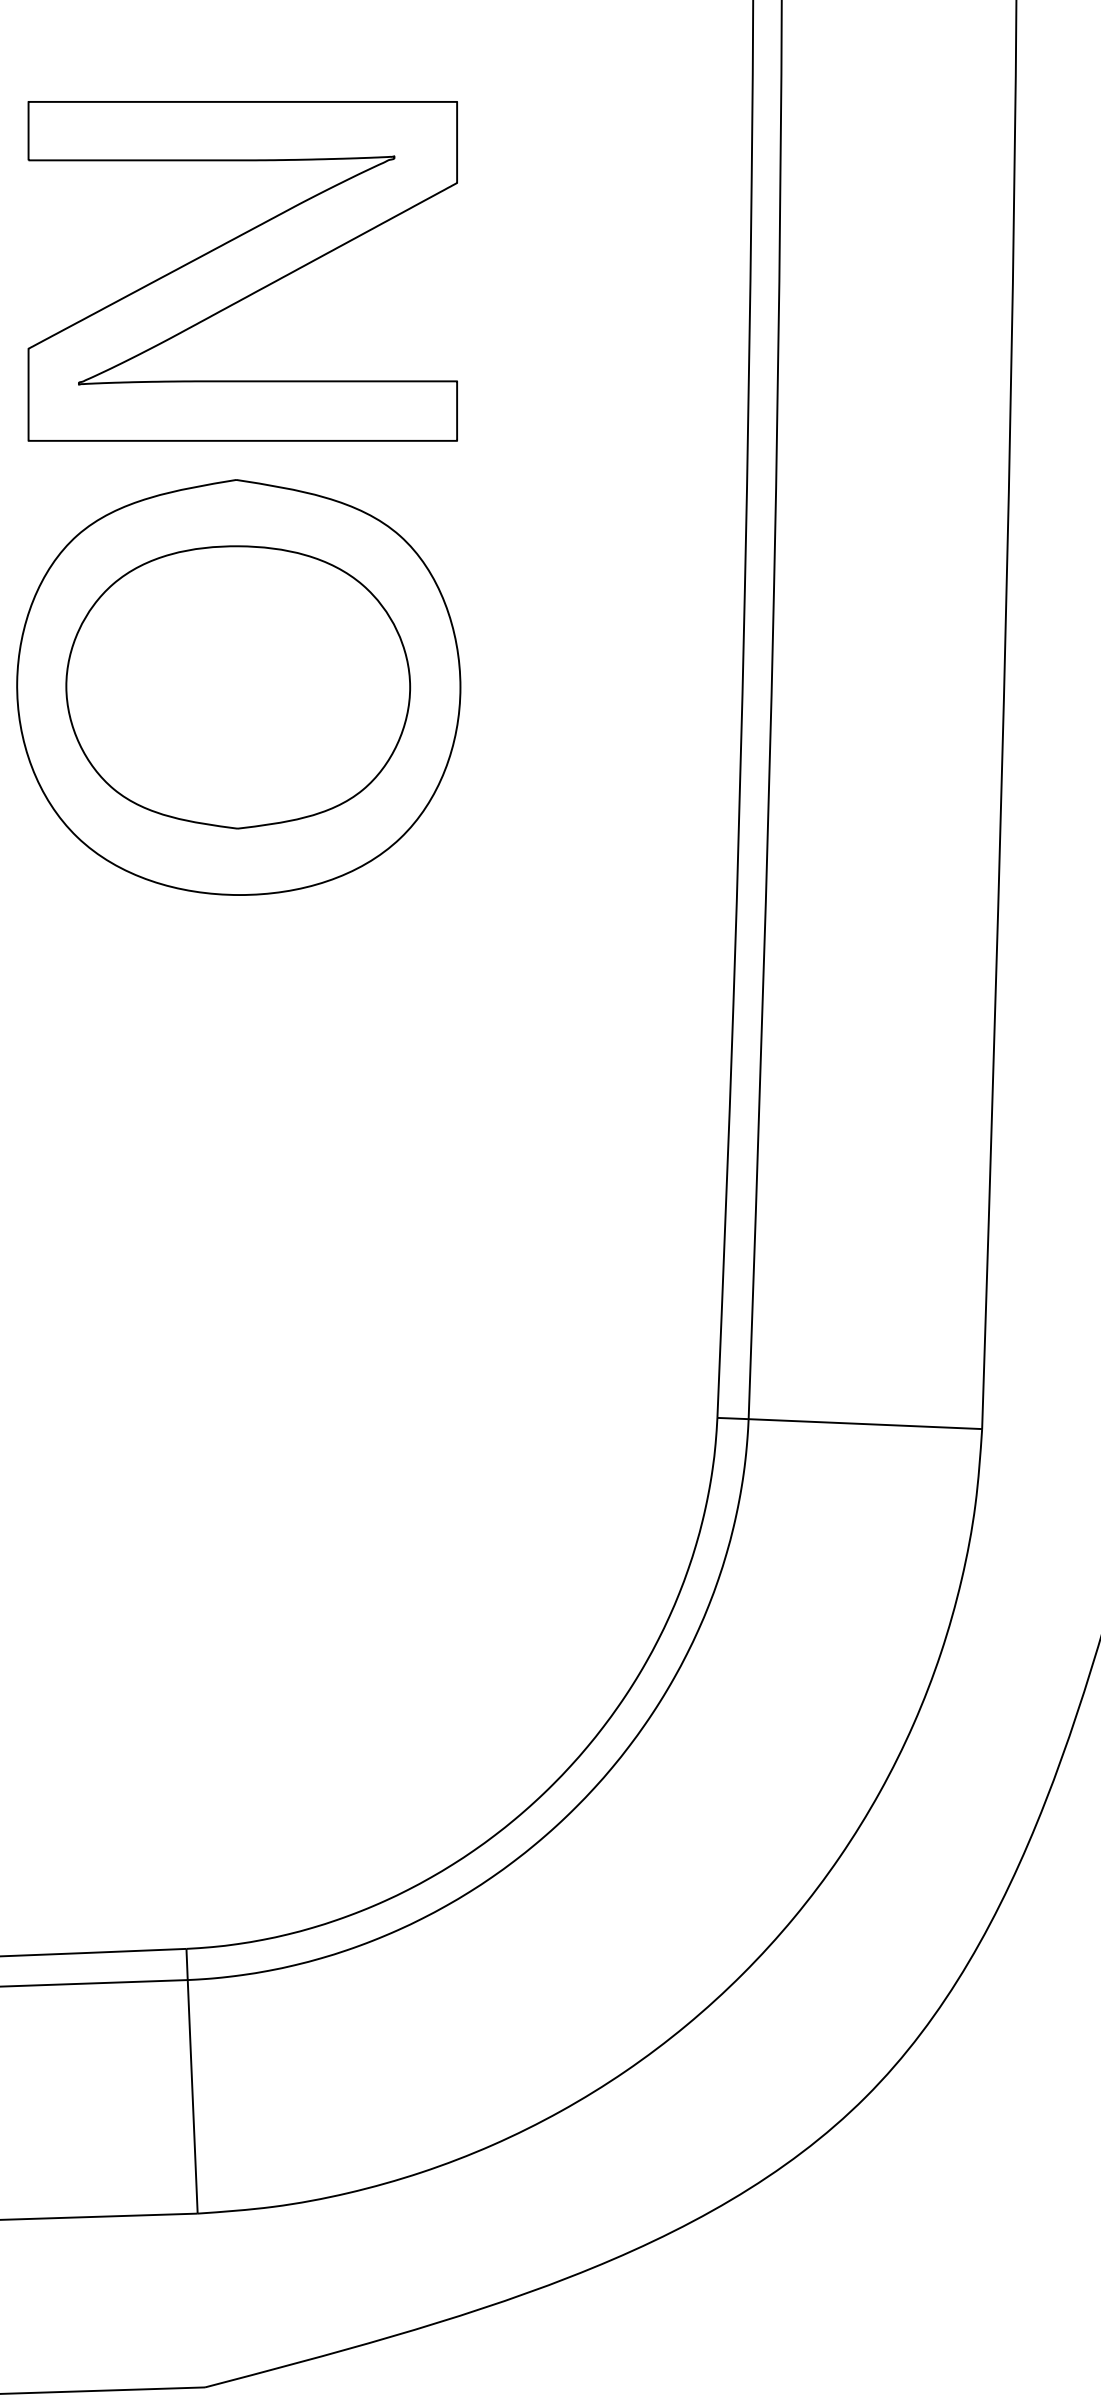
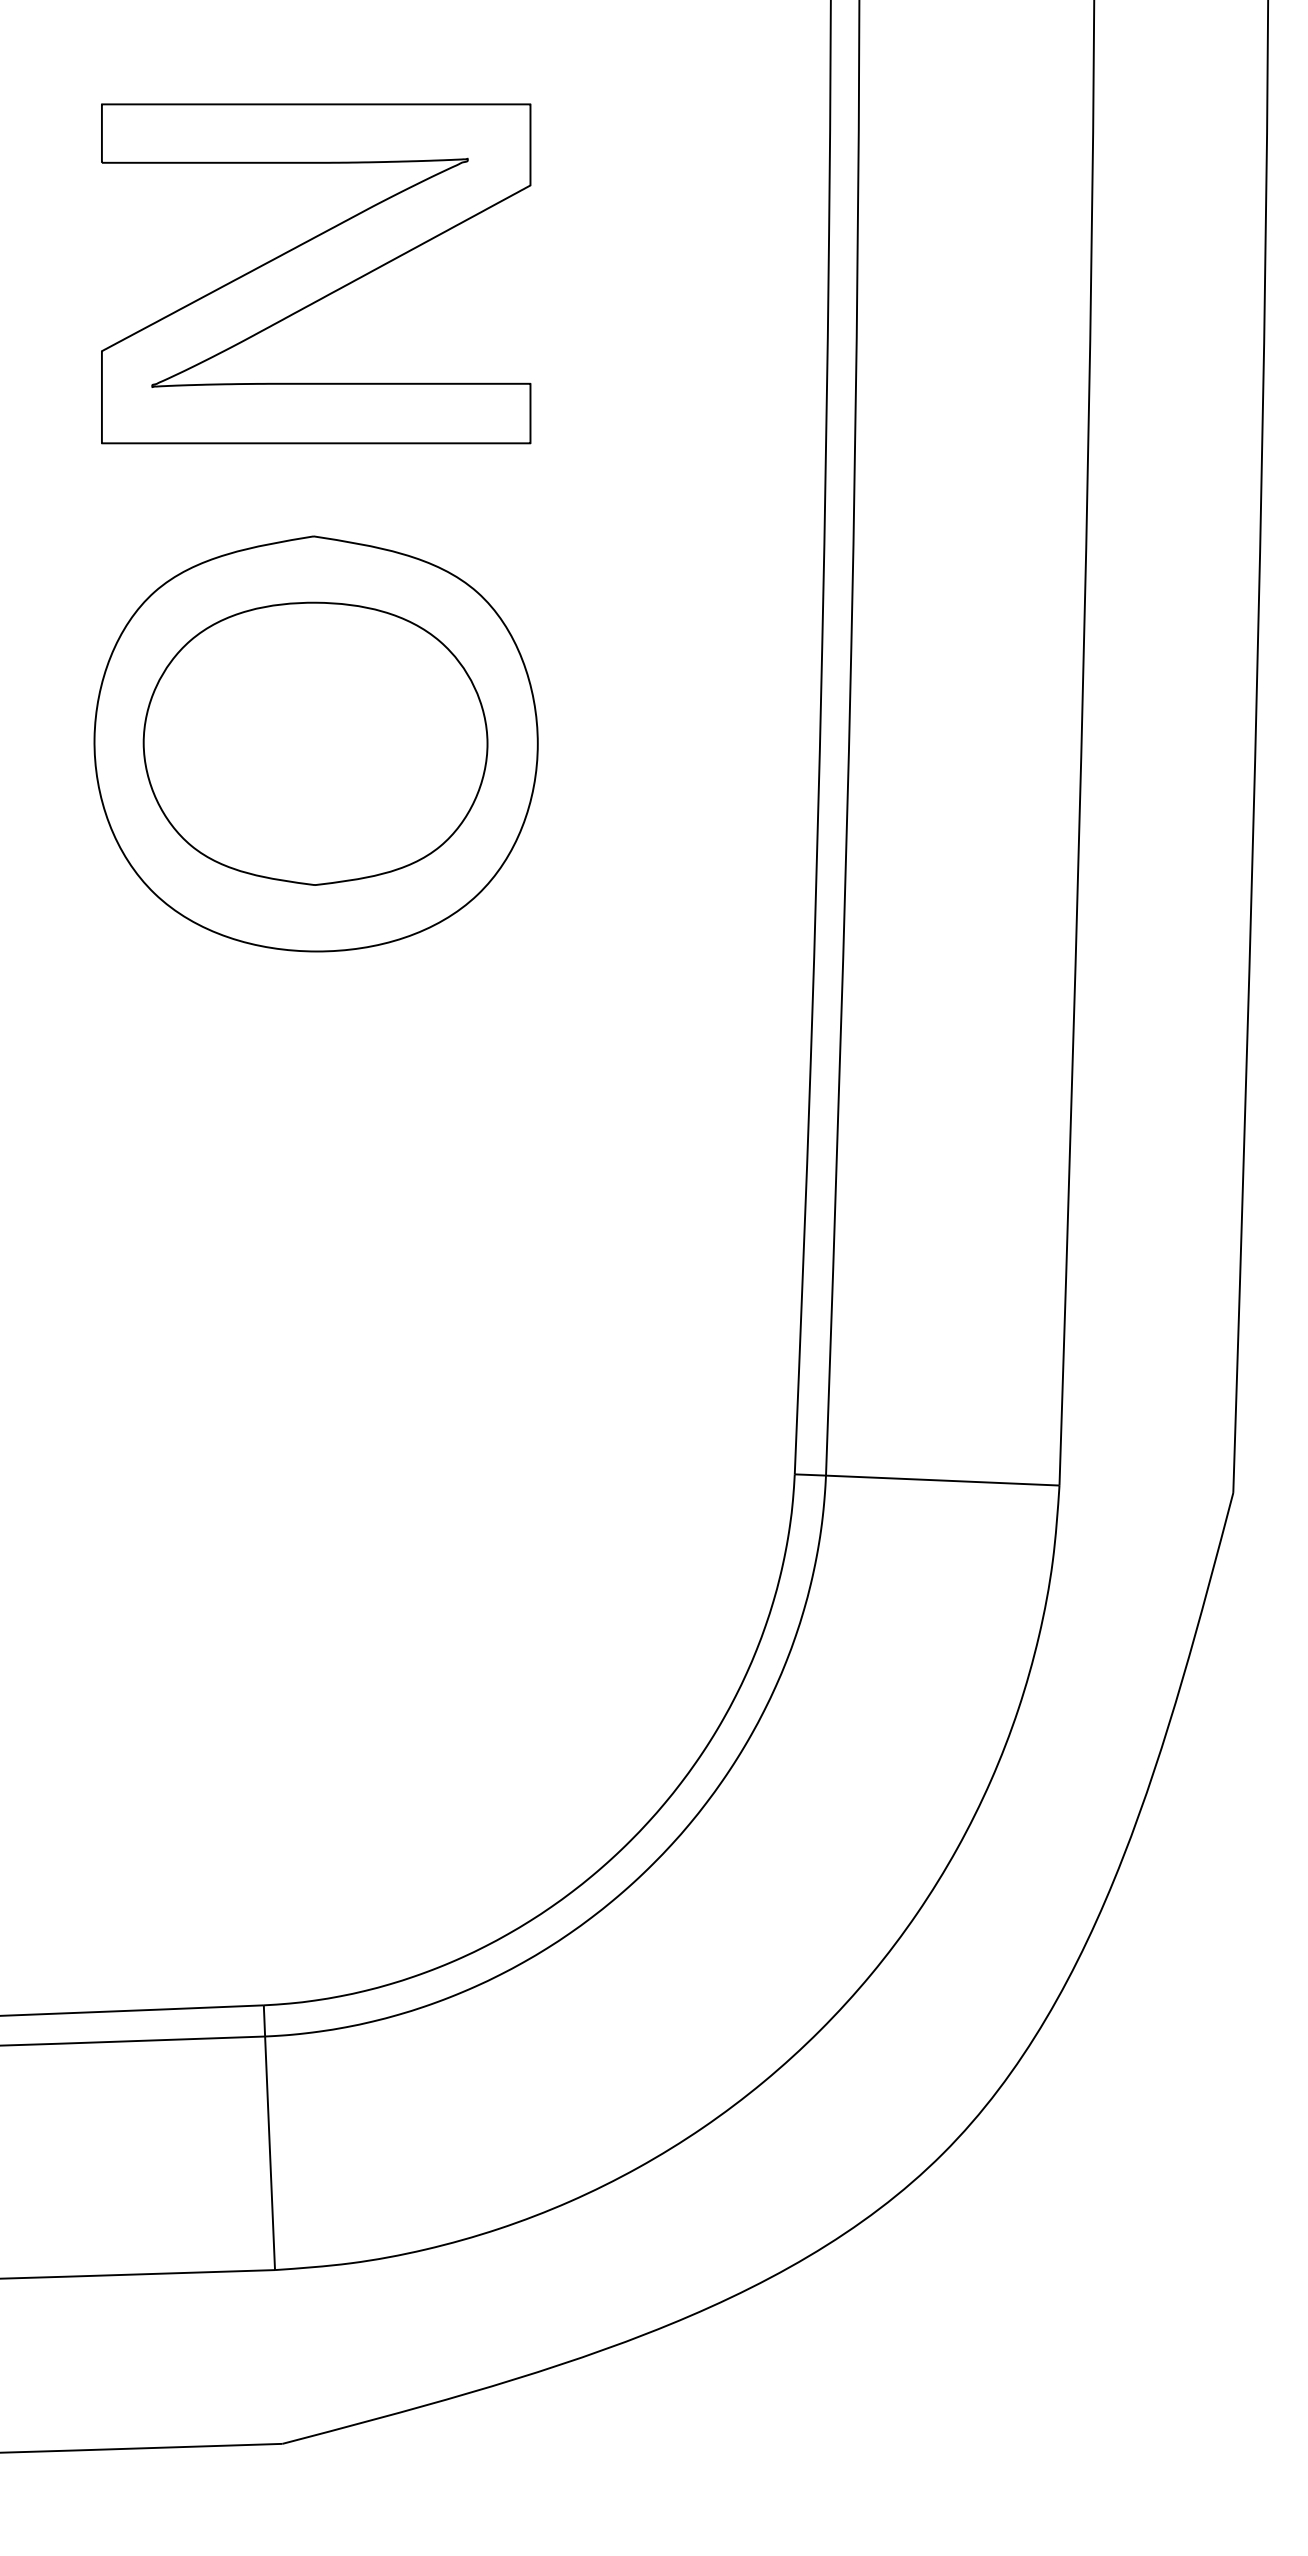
part: (243, 271) -> (316, 273), moved

